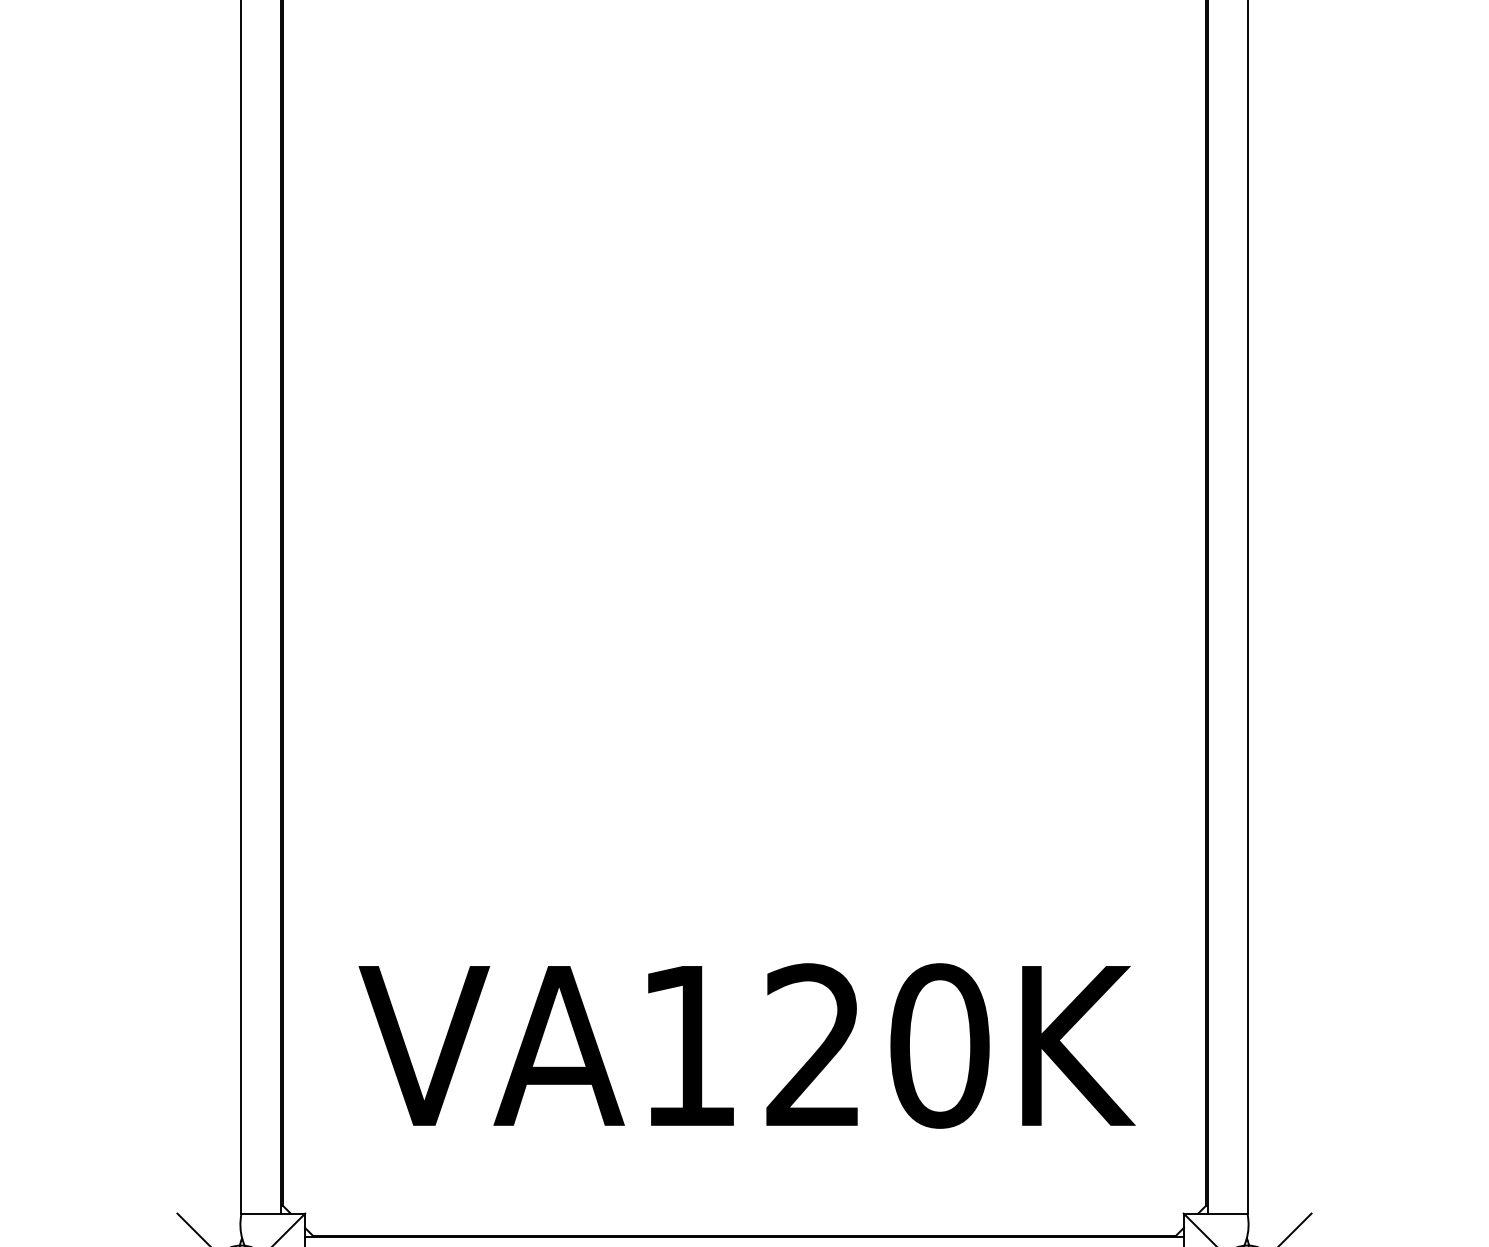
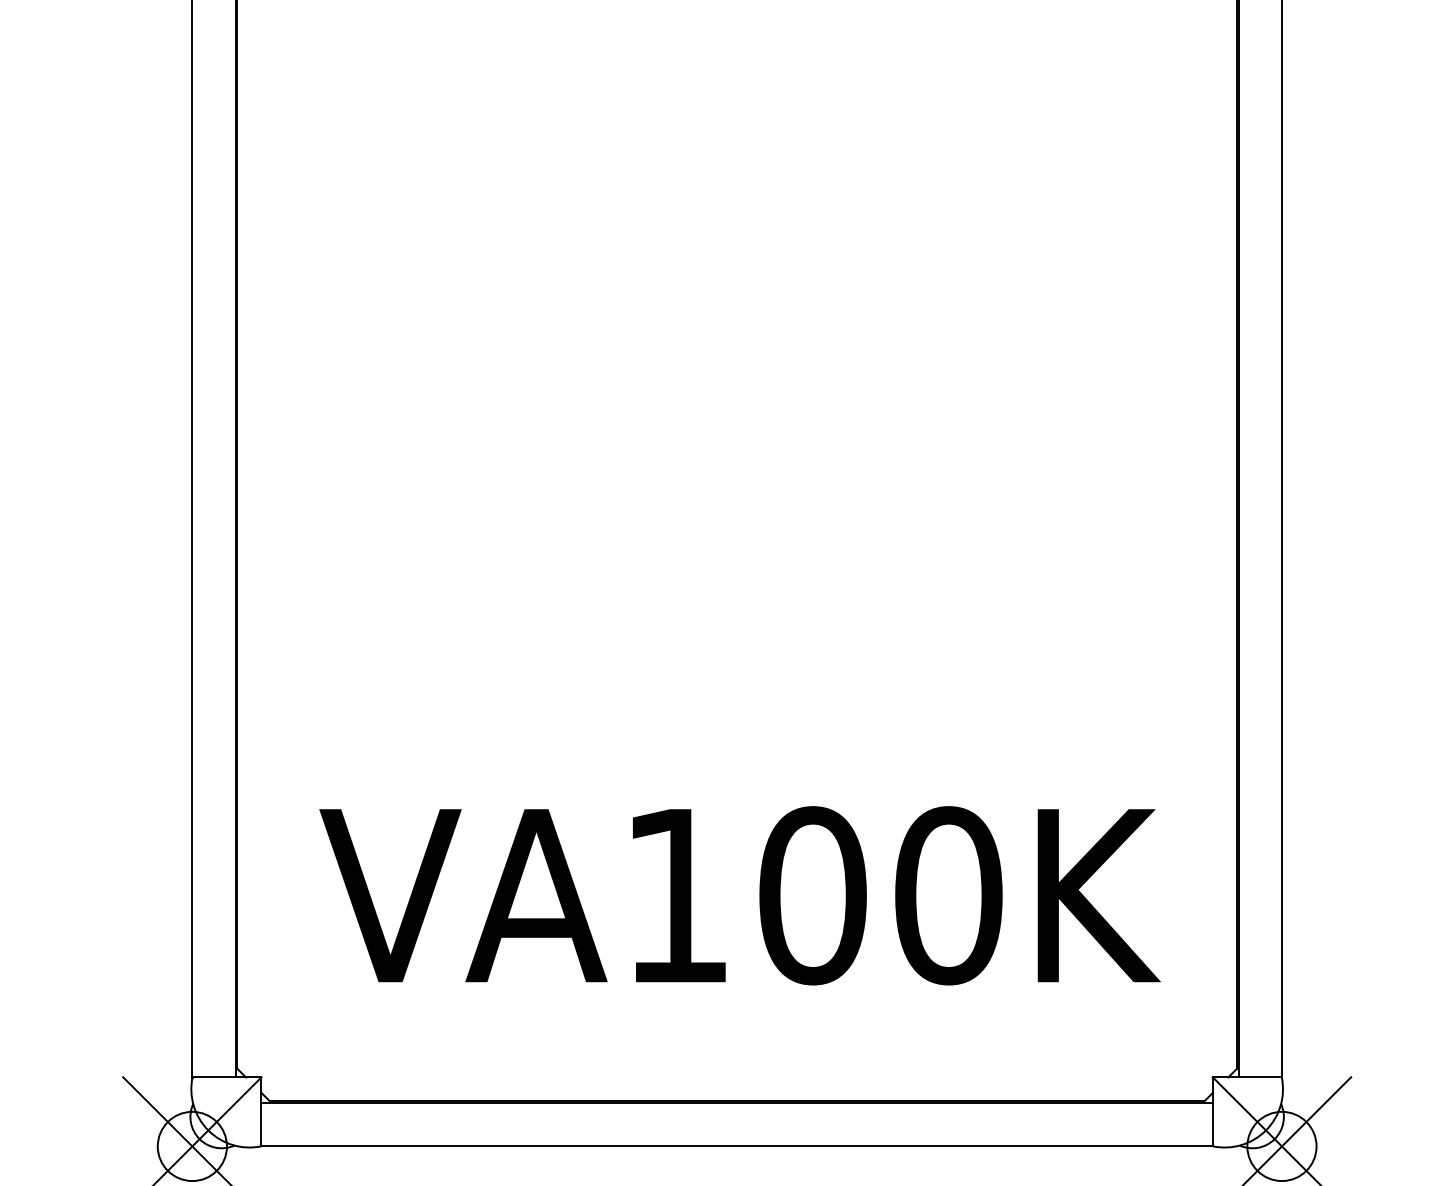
text: (814, 1045) -> (812, 895), VA120K -> VA100K

